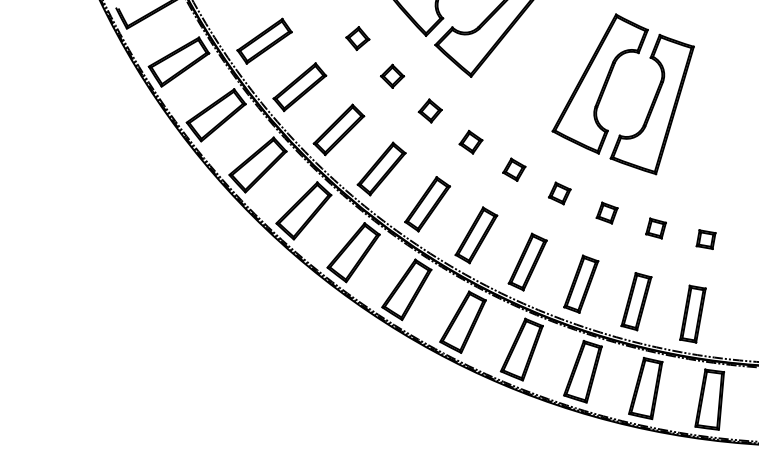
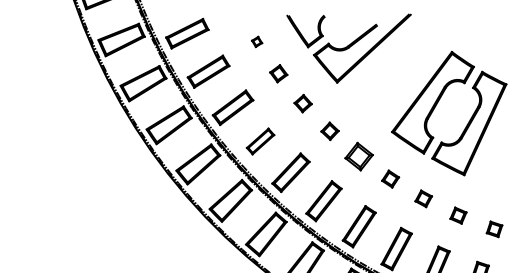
part: (357, 38) -> (256, 41), size x0.6
part: (381, 168) -> (260, 141), size x0.7
part: (514, 169) -> (359, 156), size x1.6

